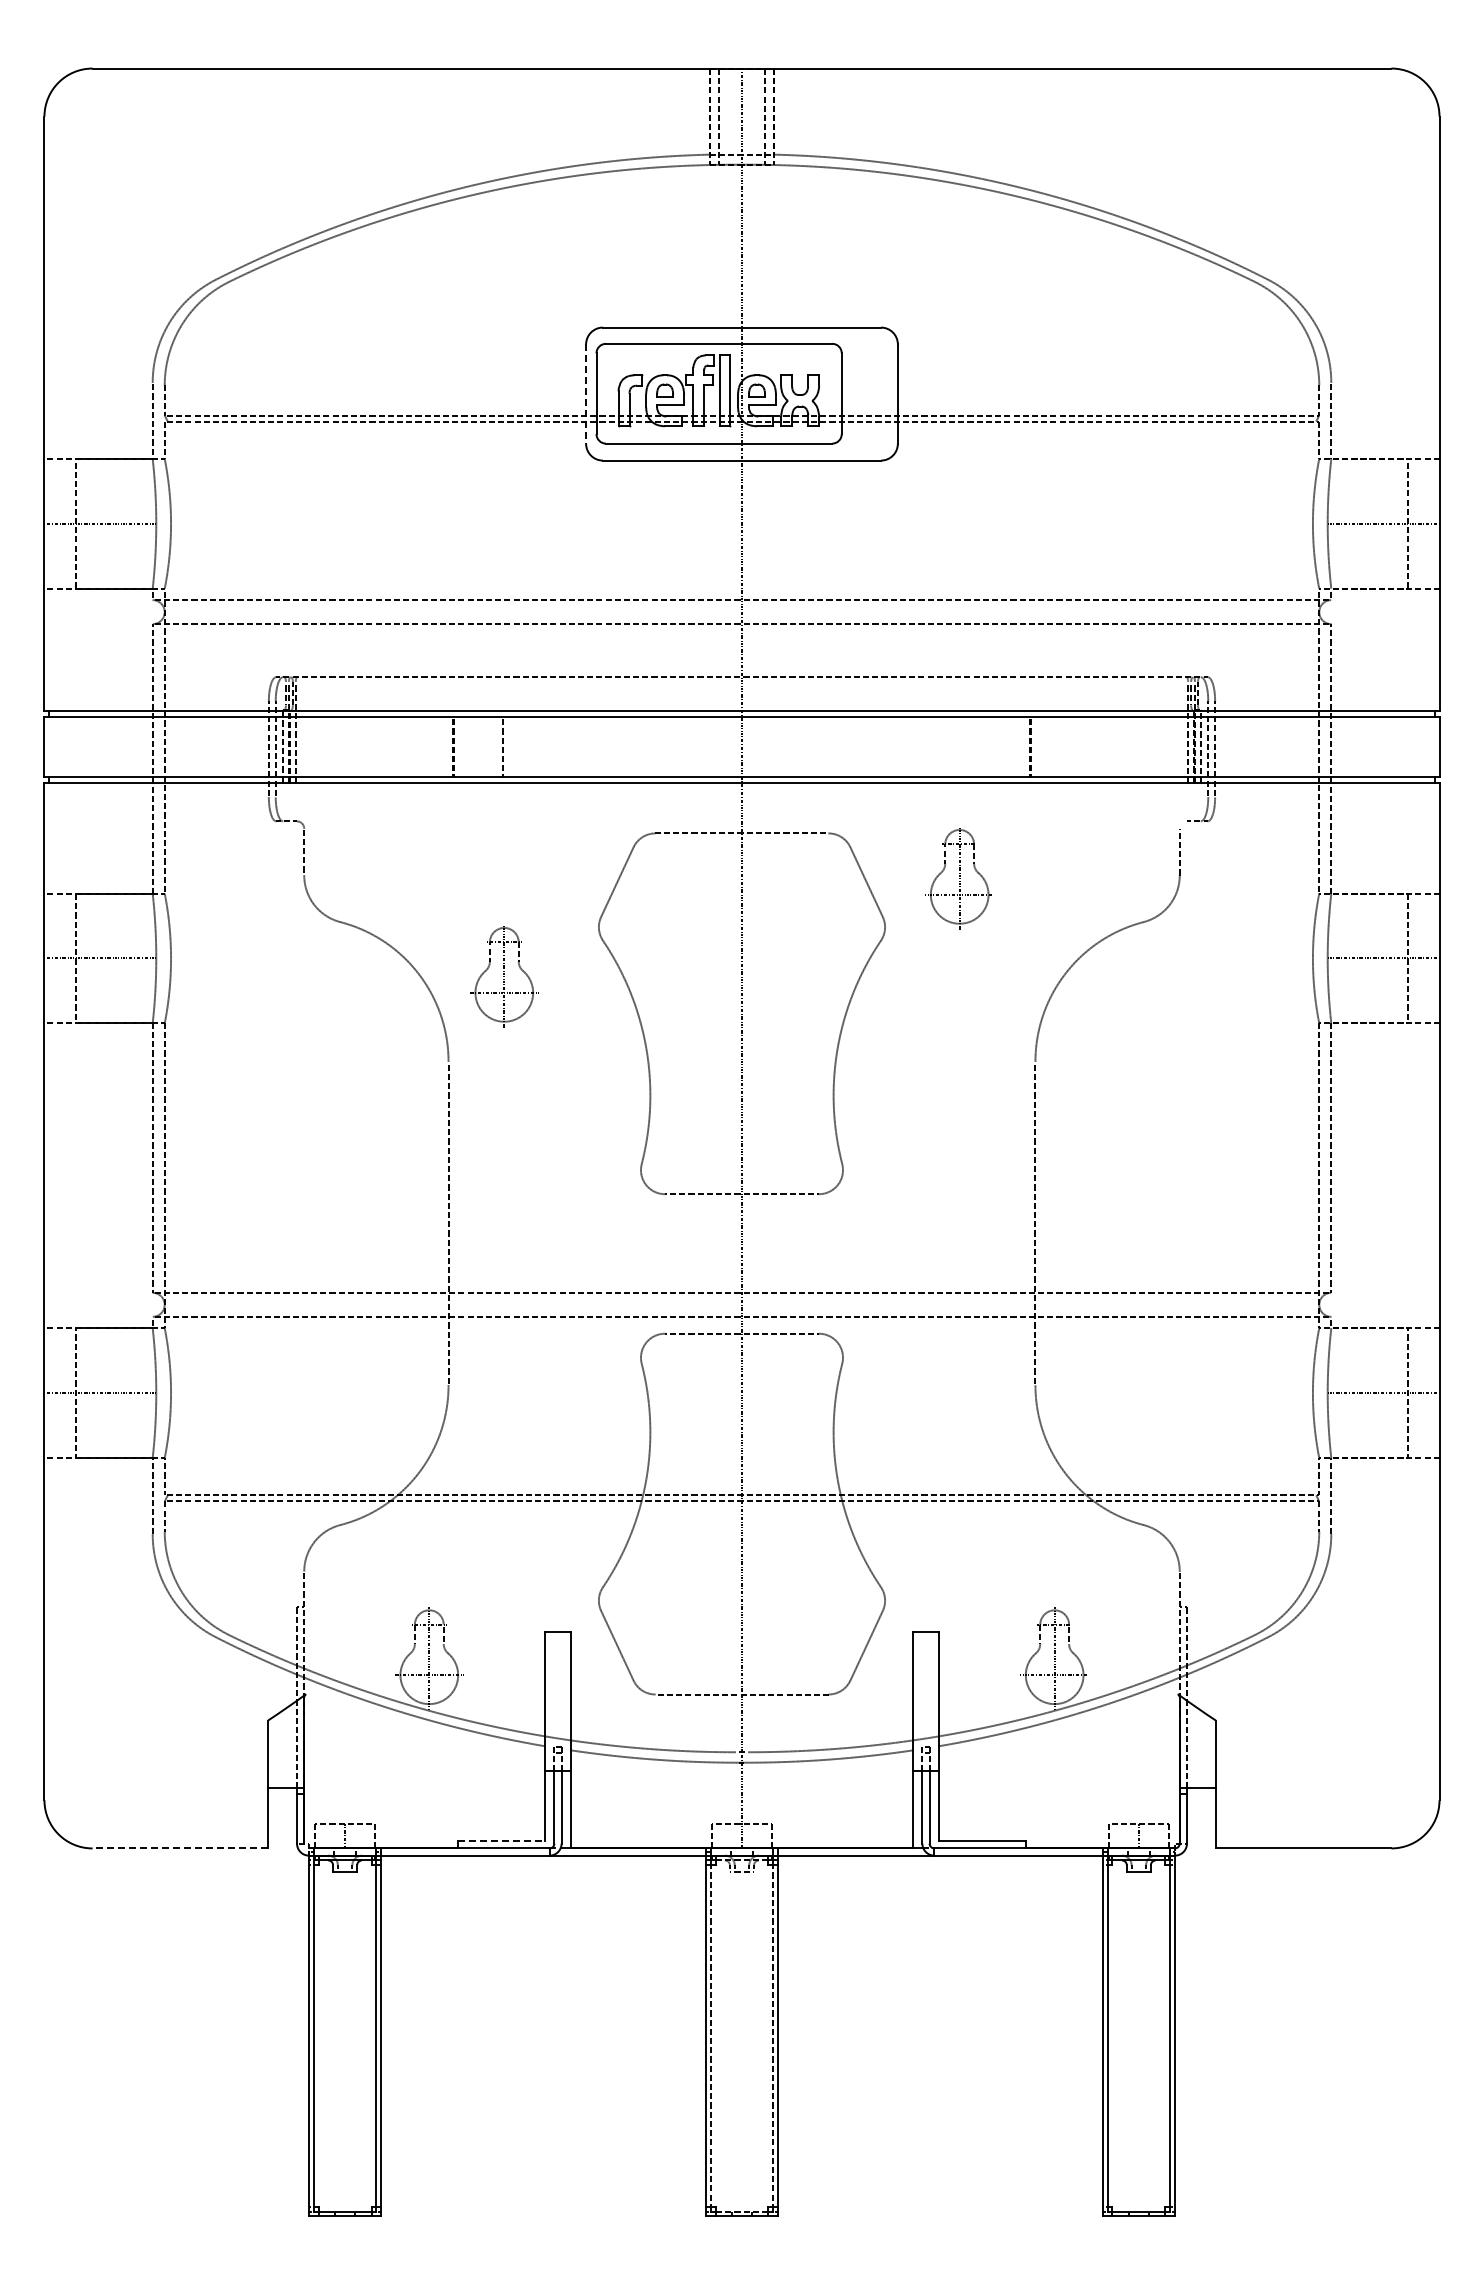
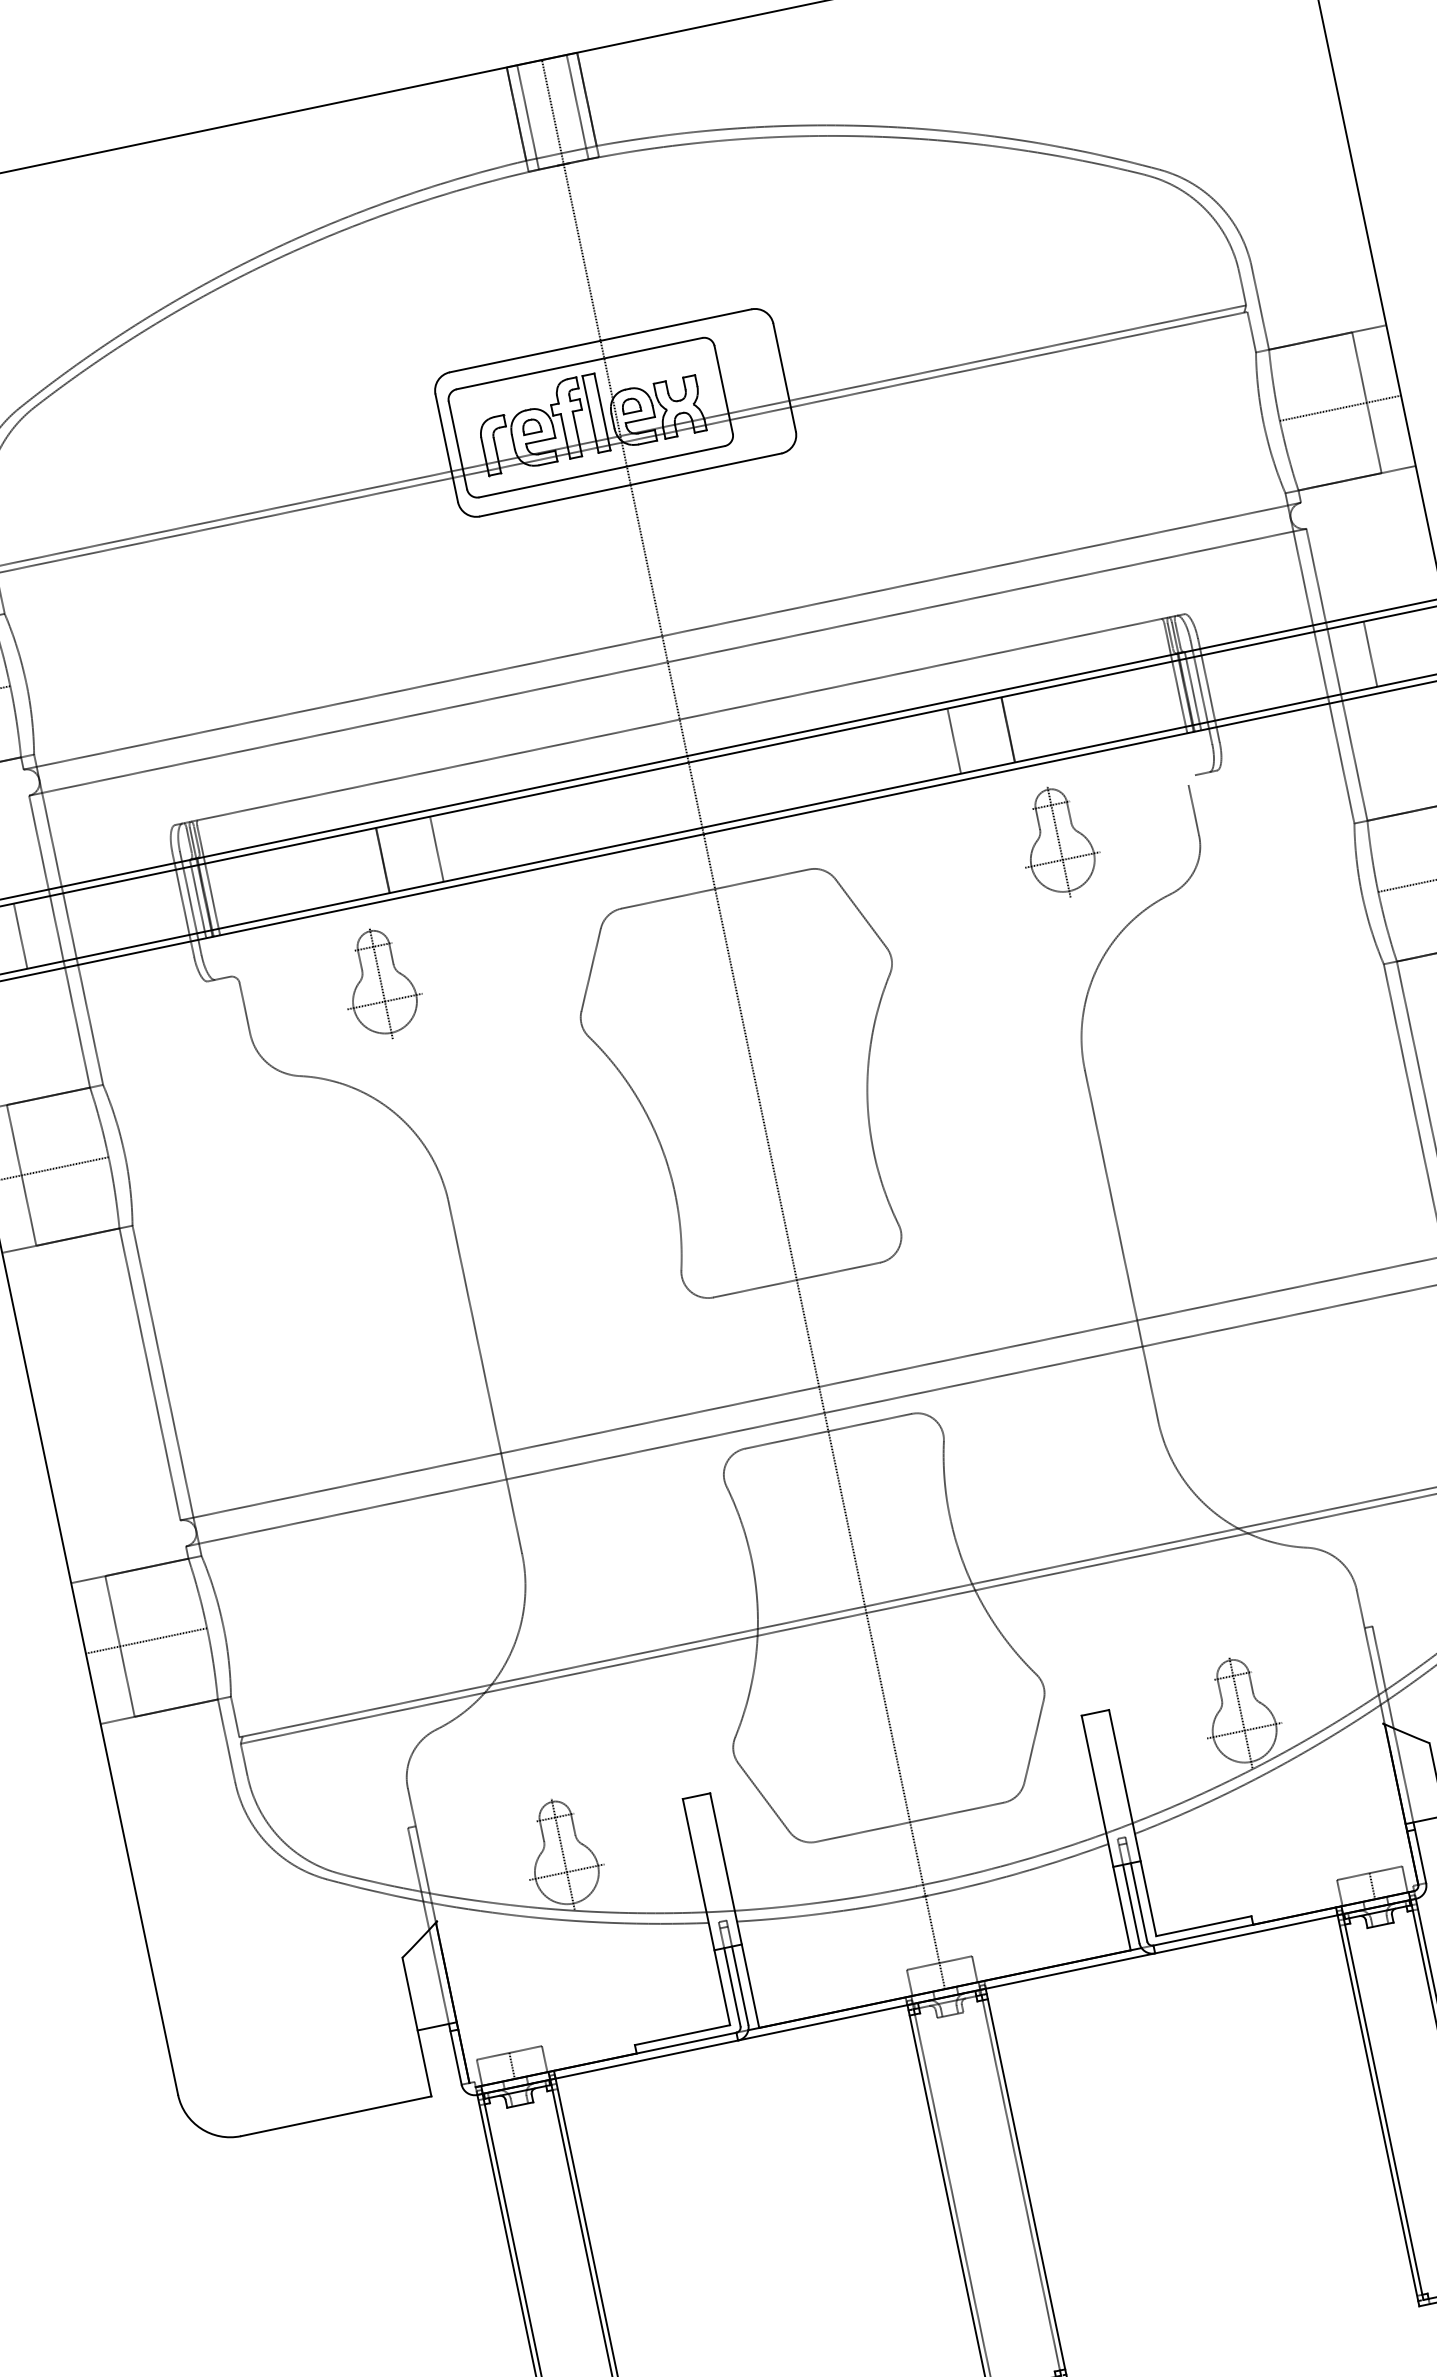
line: (586, 394) -> (447, 448), dashed -> solid
line: (119, 746) -> (20, 935), added
line: (980, 746) -> (953, 740), added
line: (1364, 746) -> (1370, 653), added
part: (958, 878) -> (1057, 842), moved
part: (504, 976) -> (381, 983), moved
line: (501, 1840) -> (682, 2034), dashed -> solid
line: (180, 1848) -> (336, 2116), dashed -> solid

